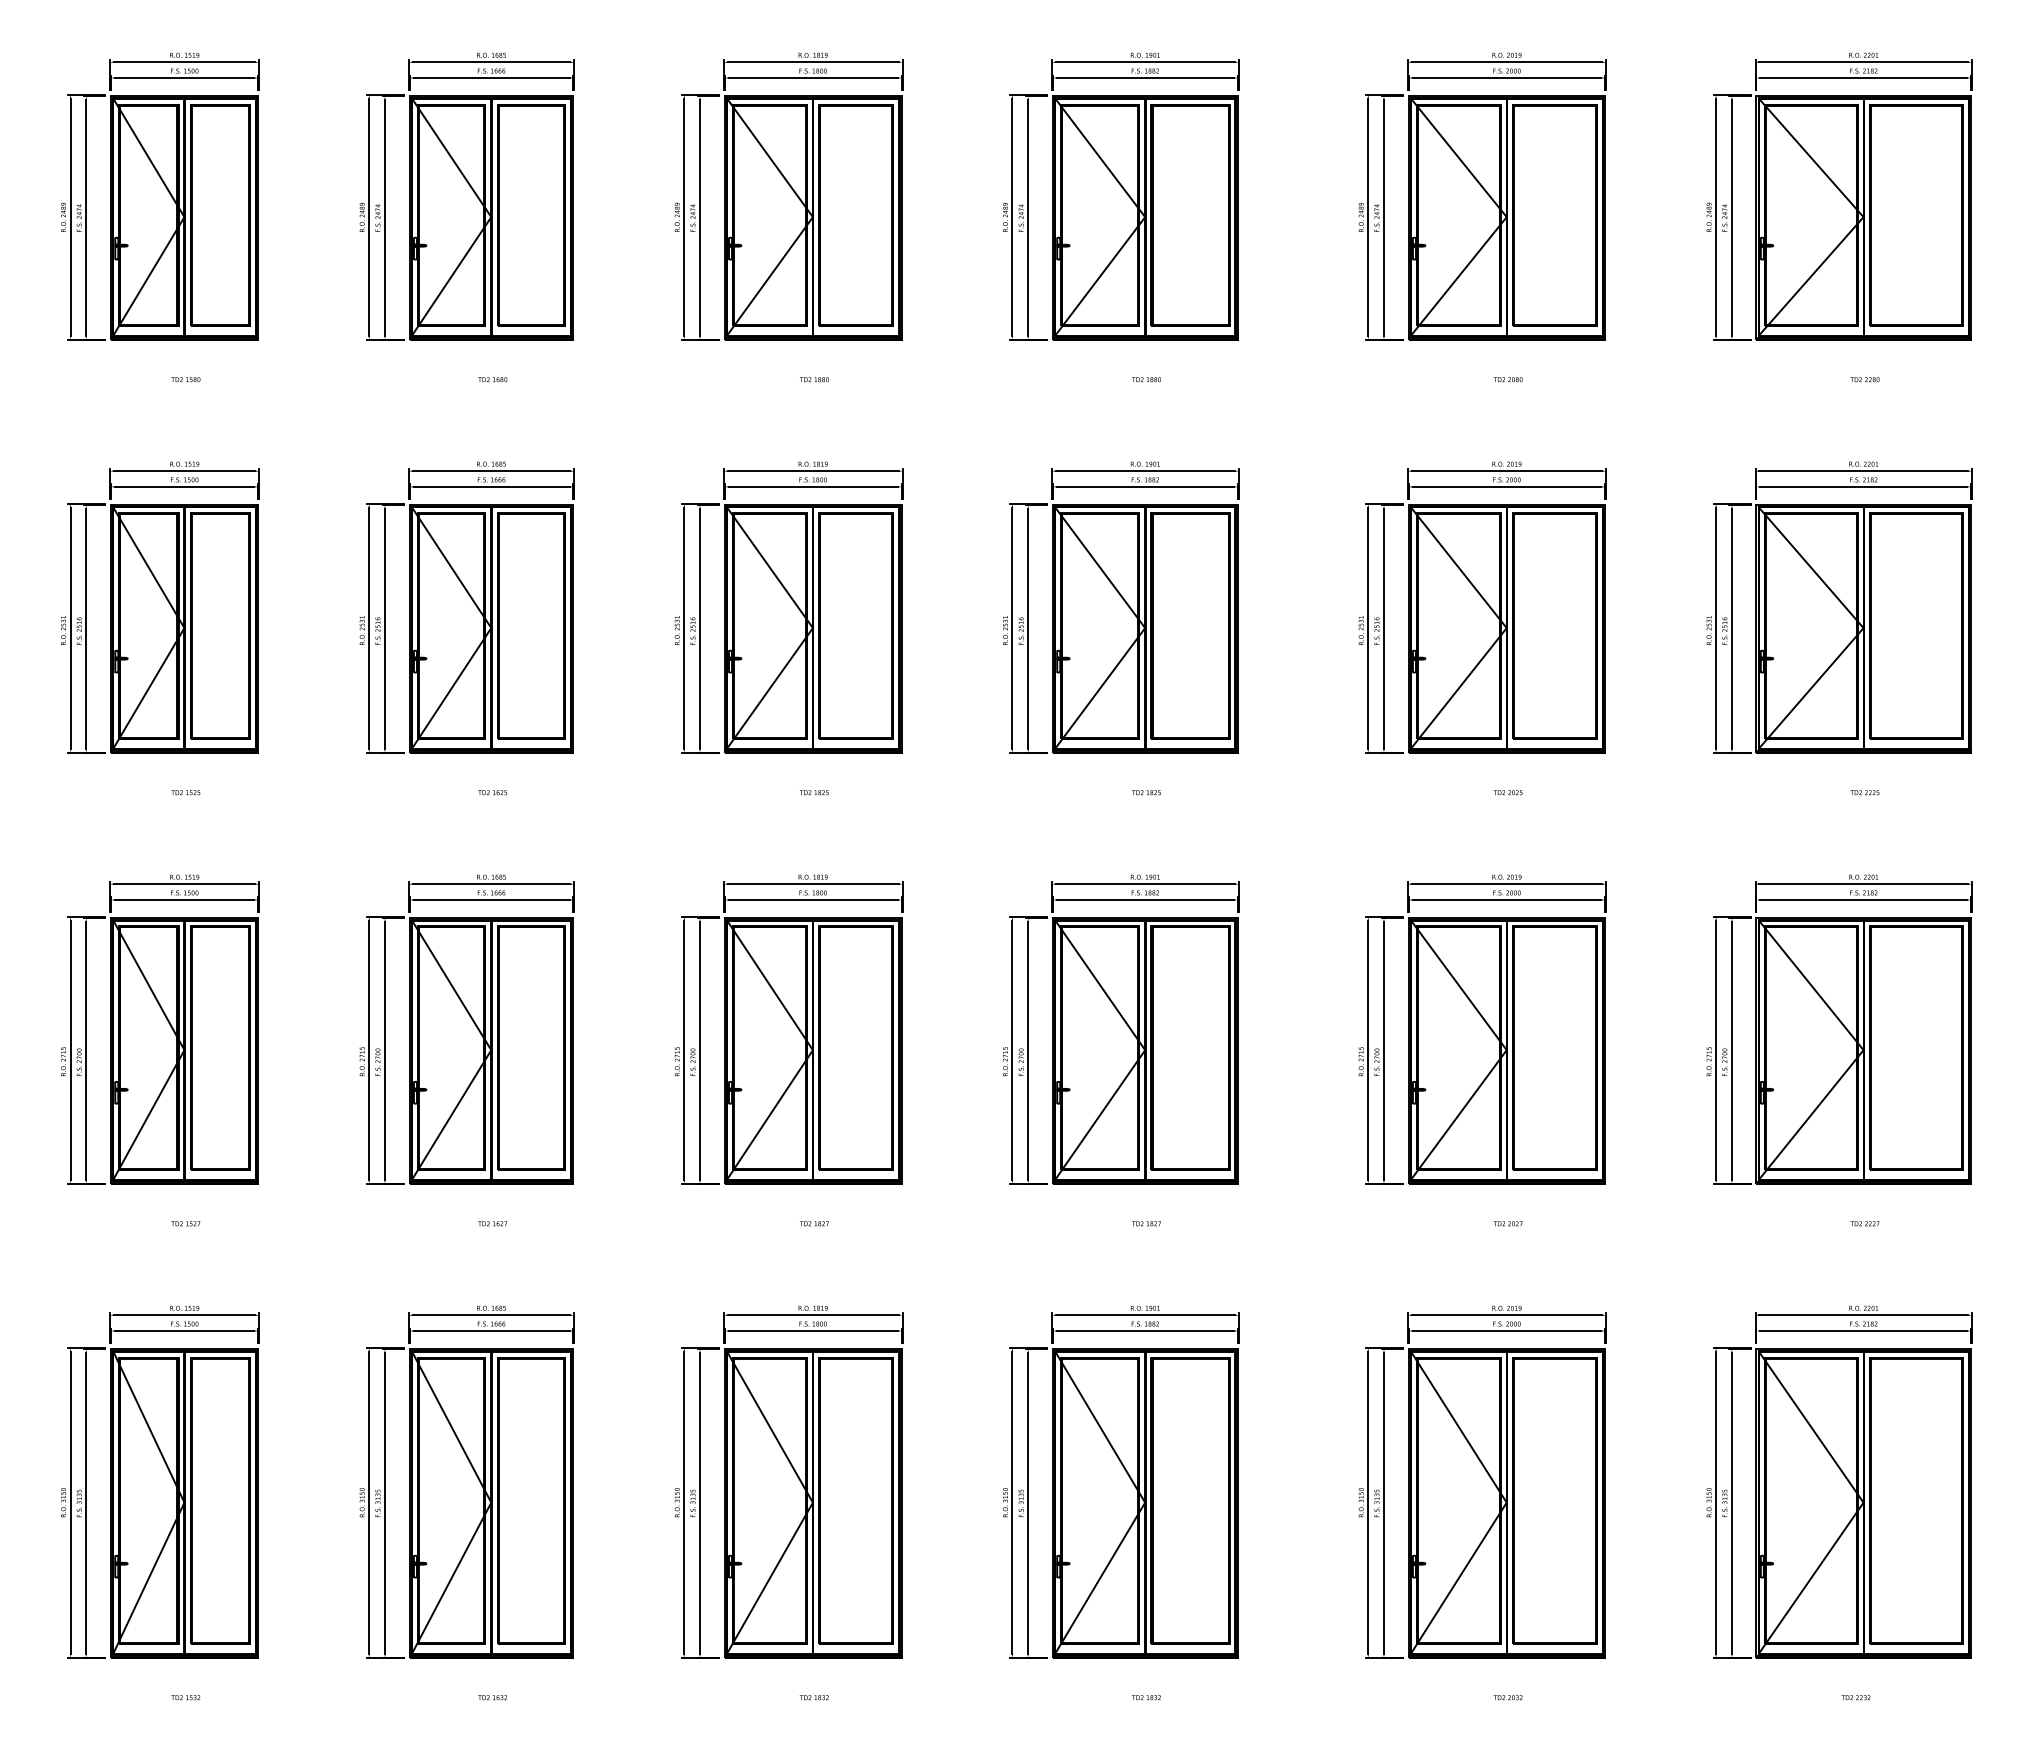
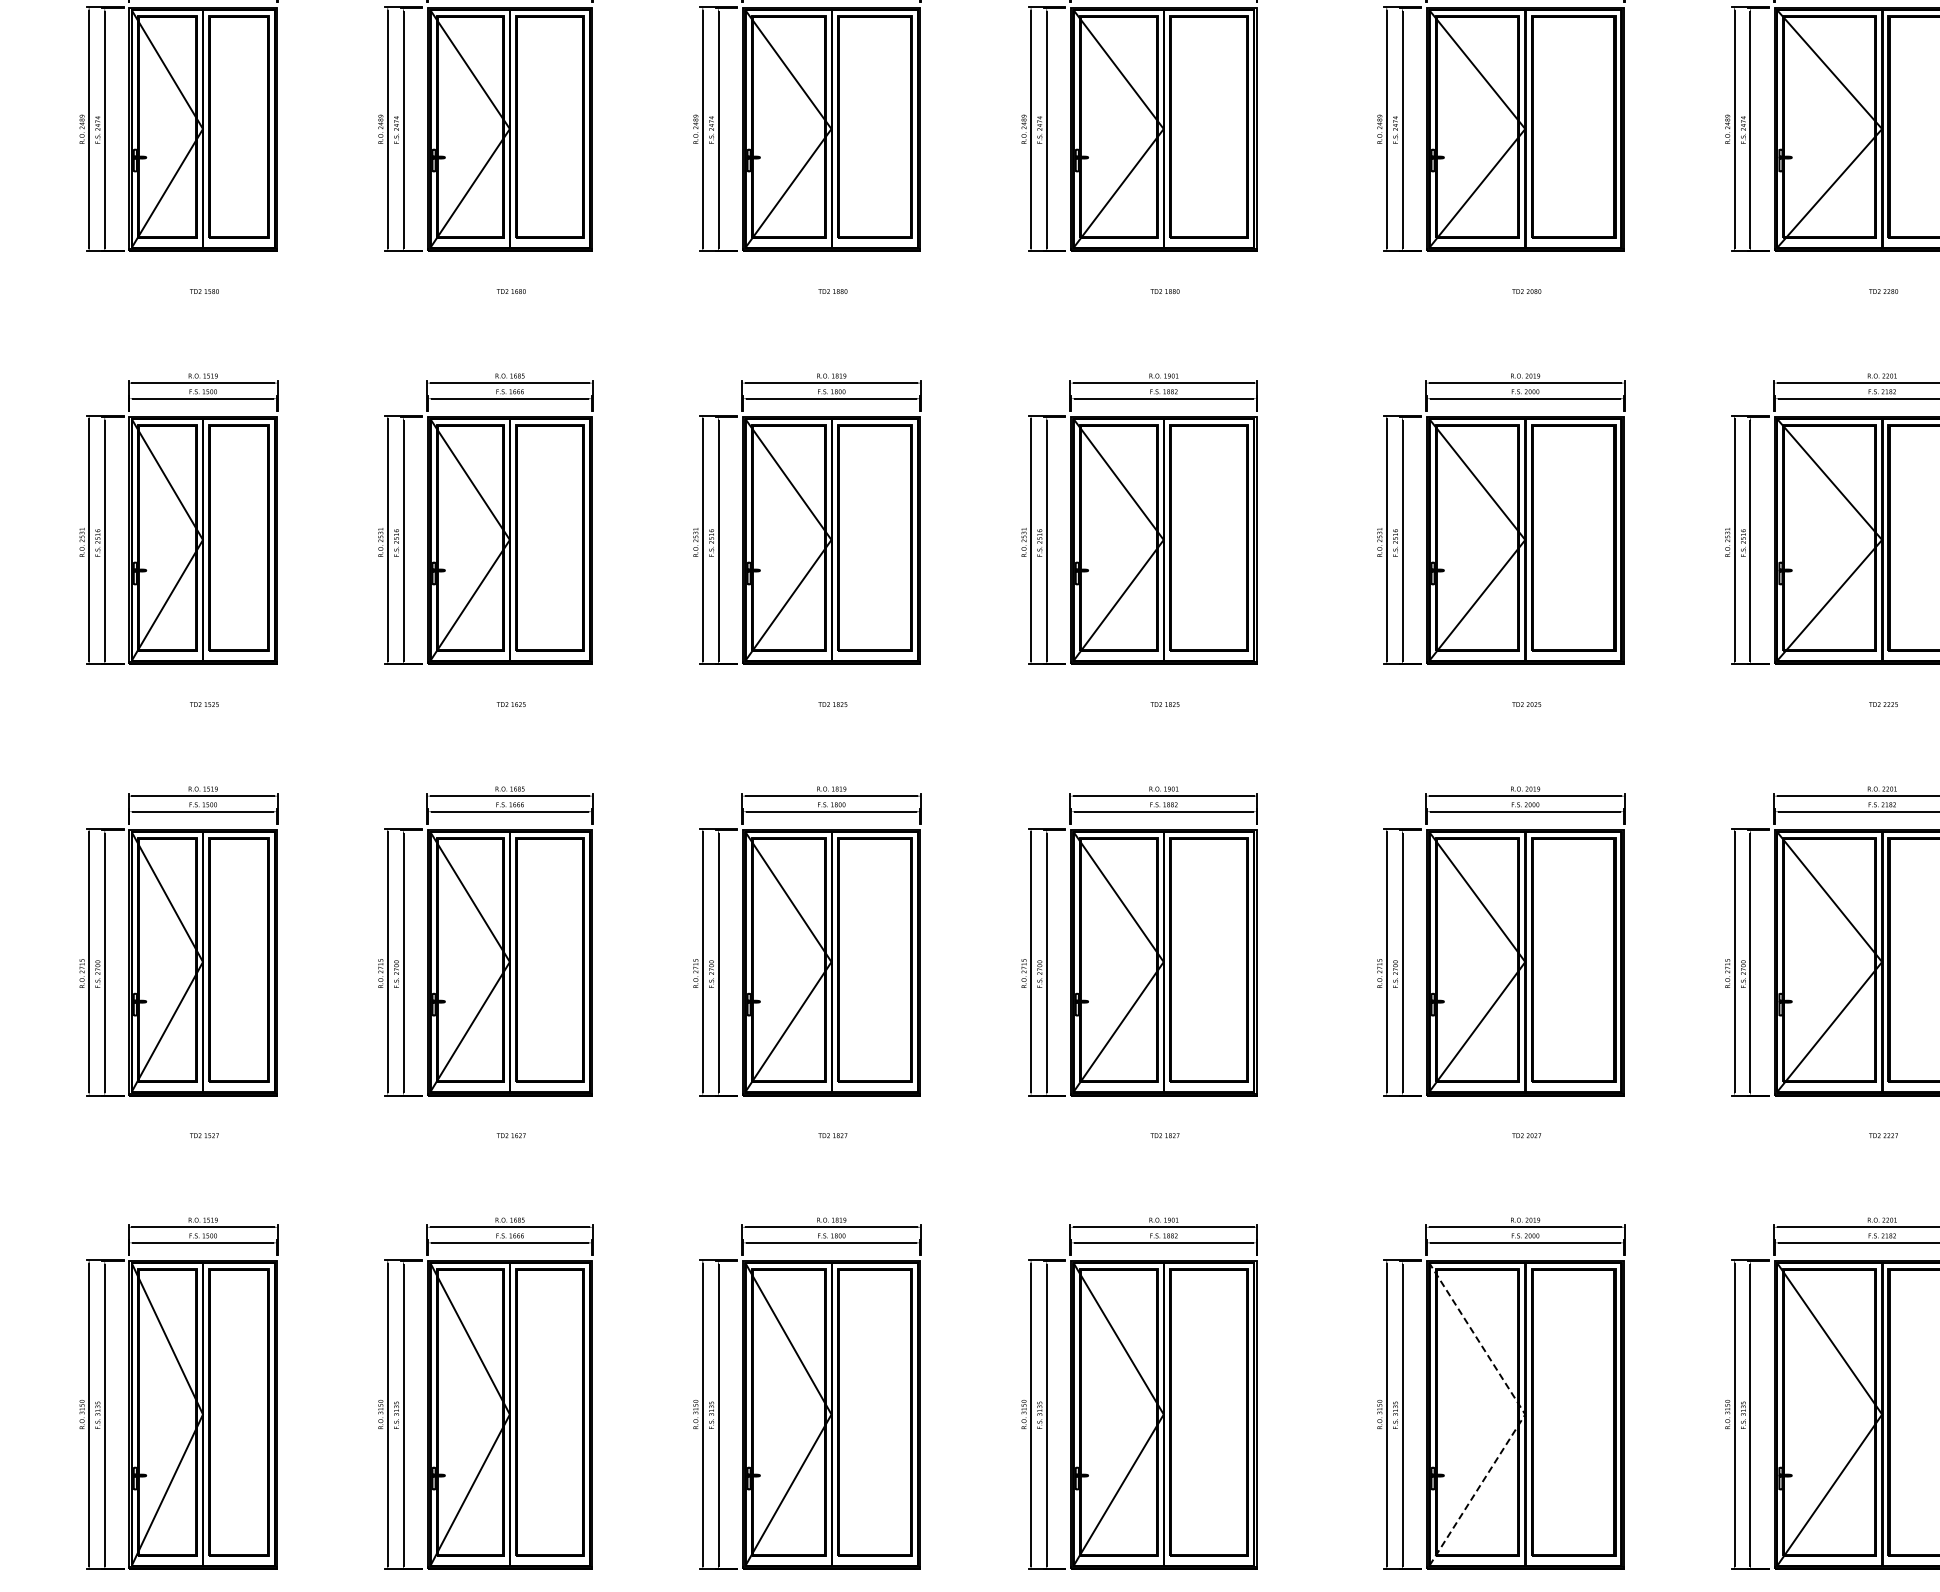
line: (1506, 1502) -> (1525, 1414), solid -> dashed

